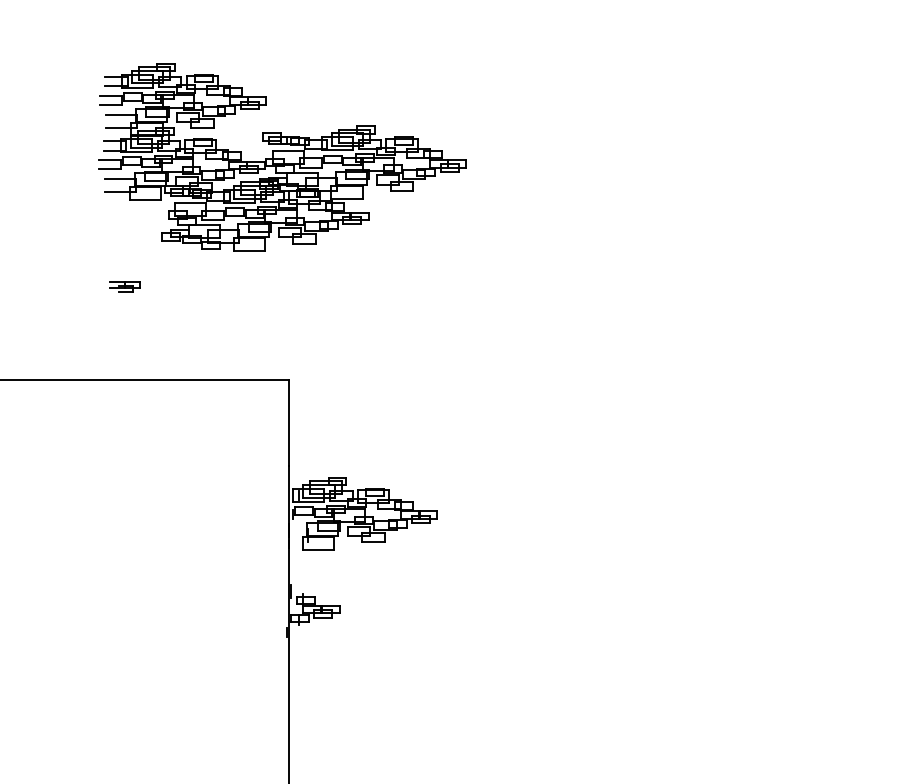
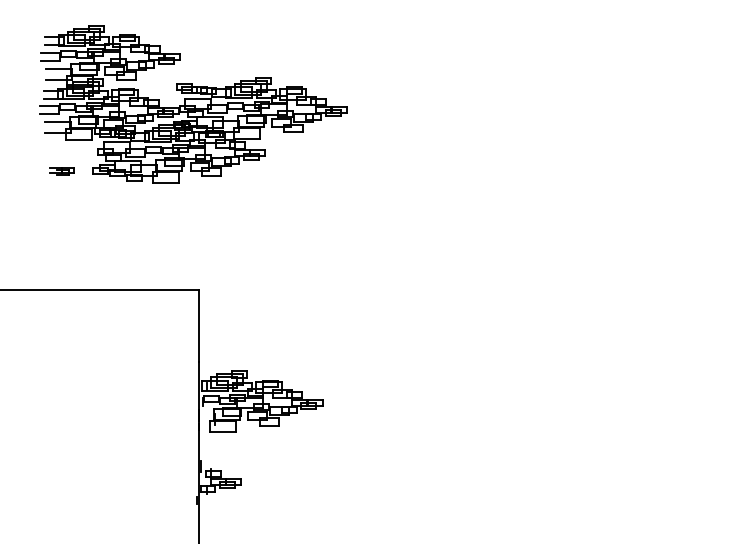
part: (124, 286) -> (61, 171), moved

